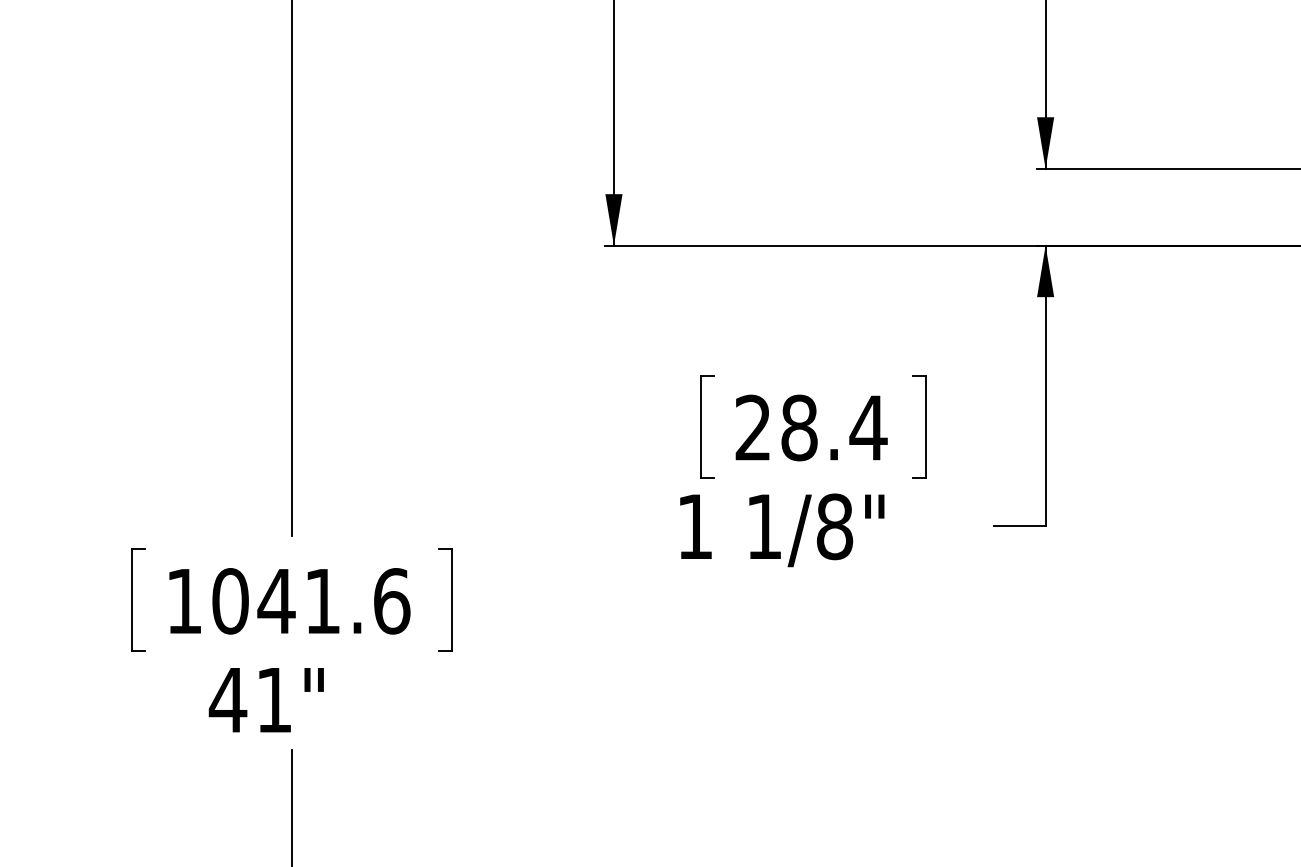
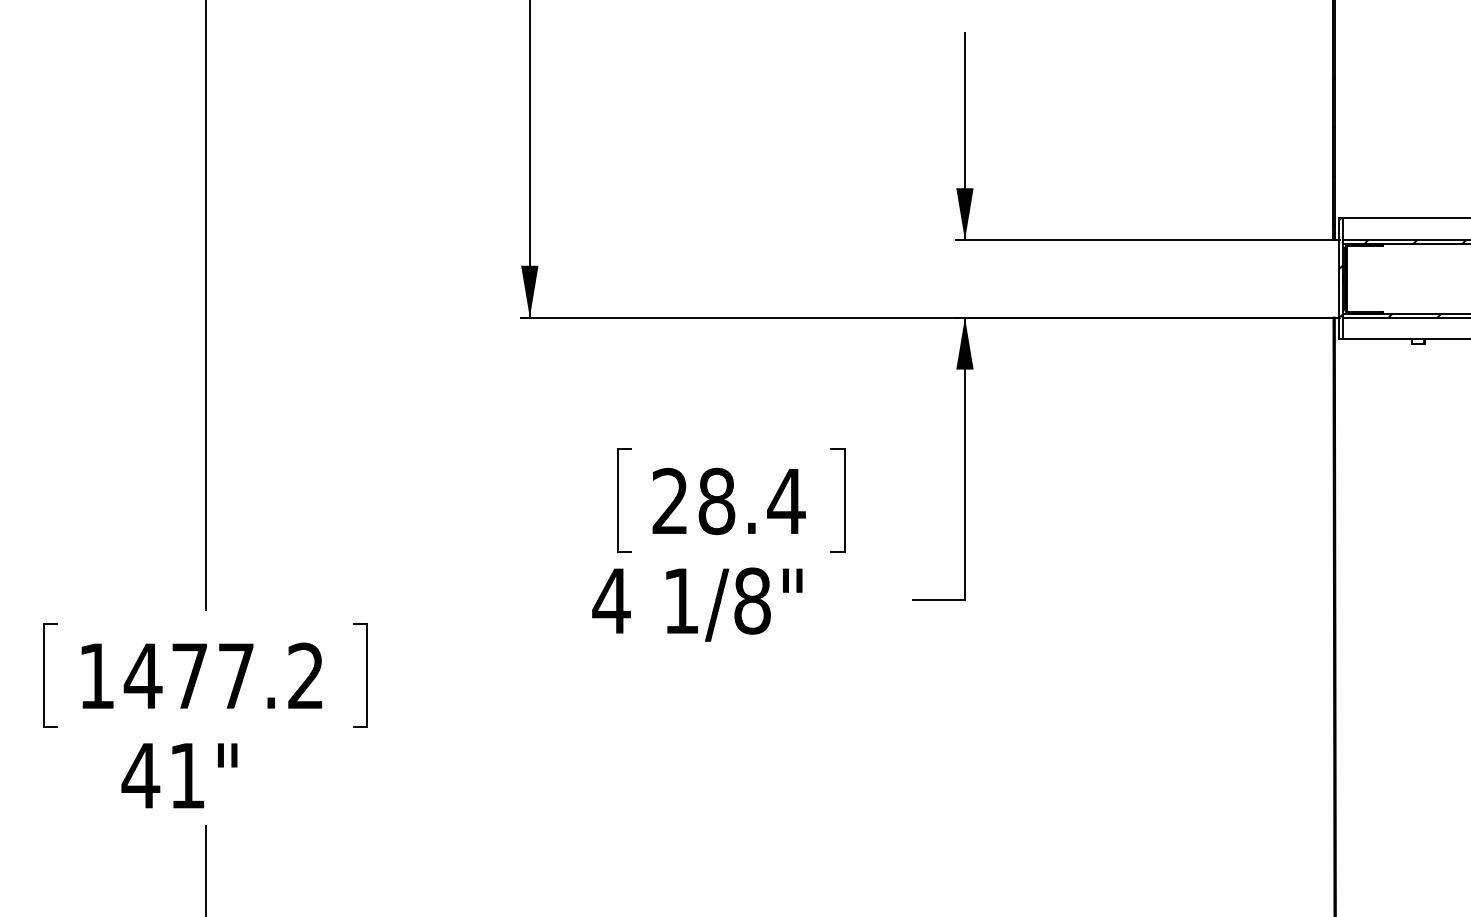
text: (694, 526) -> (611, 600), 1 -> 4
text: (310, 600) -> (223, 675), 1041.6 -> 1477.2

